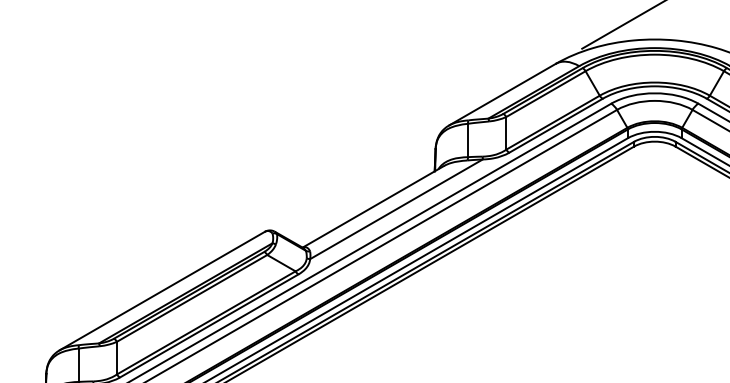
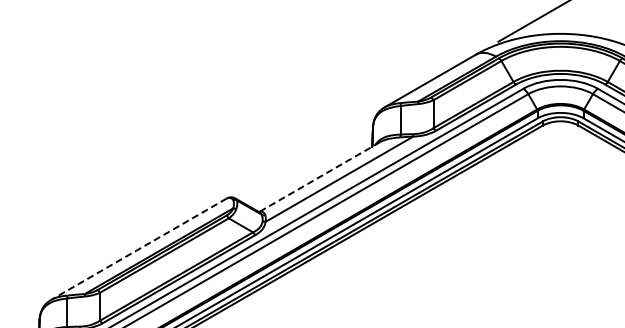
line: (373, 207) -> (319, 177), solid -> dashed
line: (161, 291) -> (138, 249), solid -> dashed

